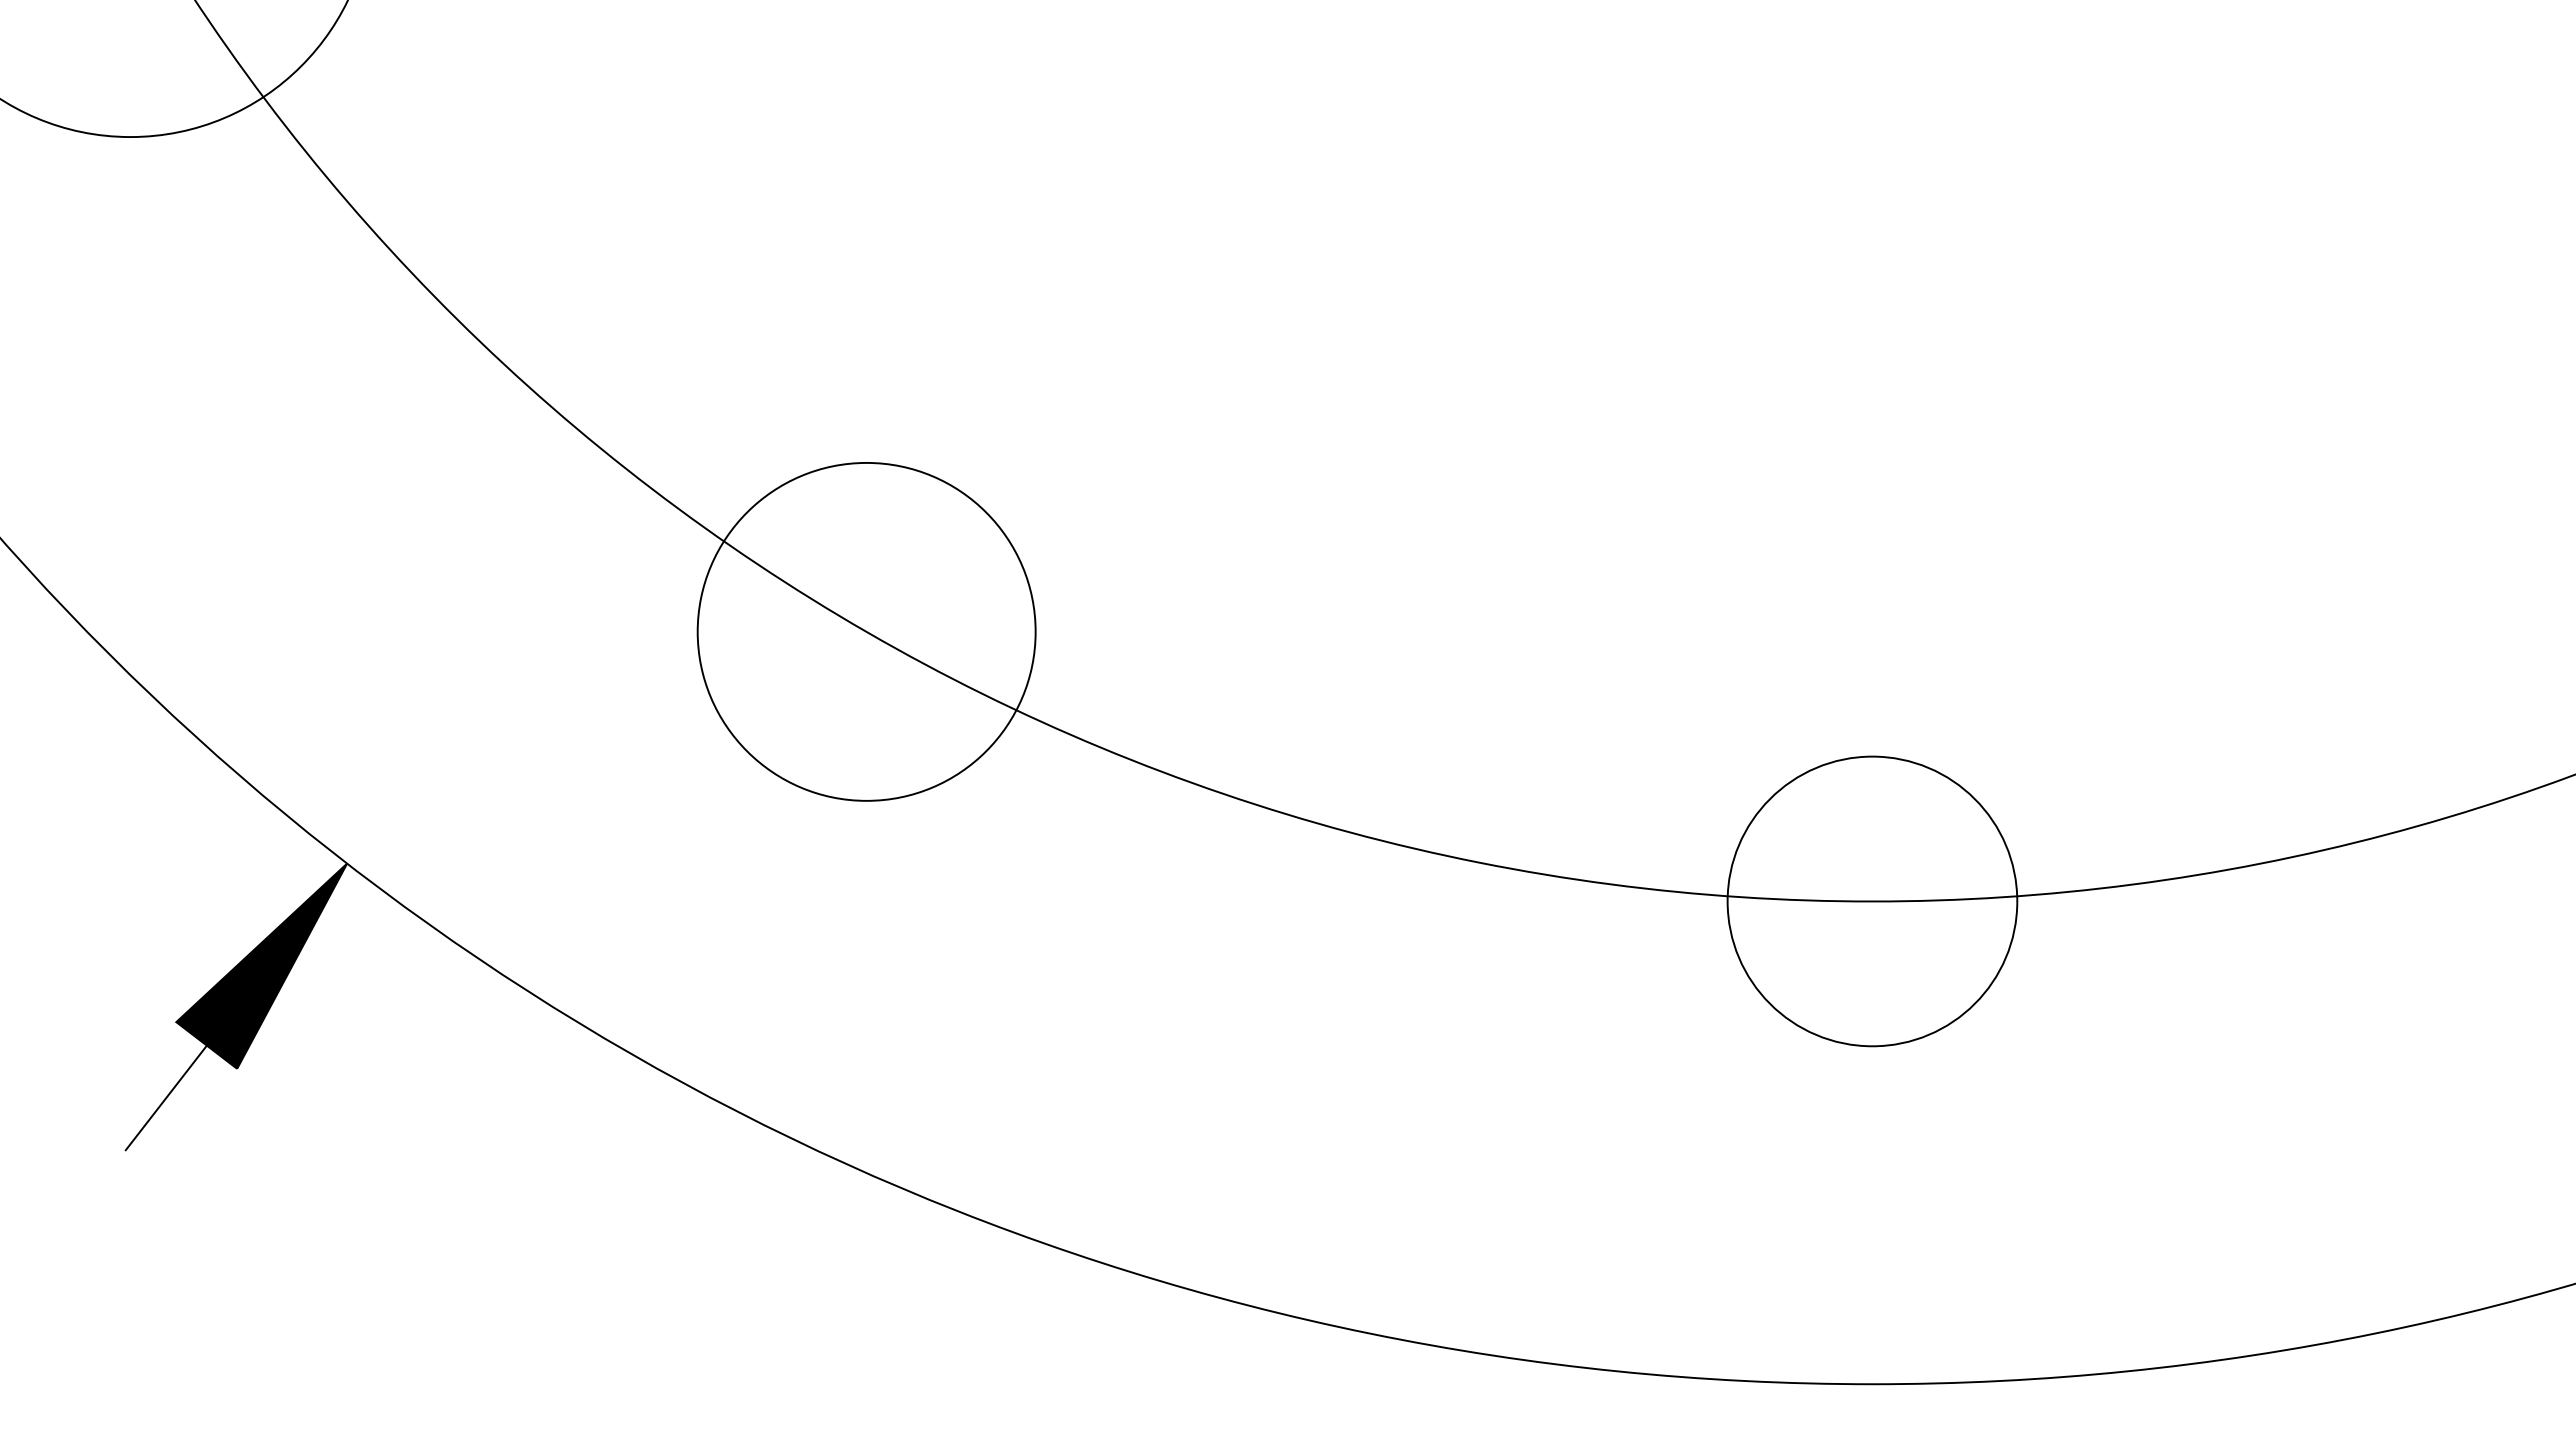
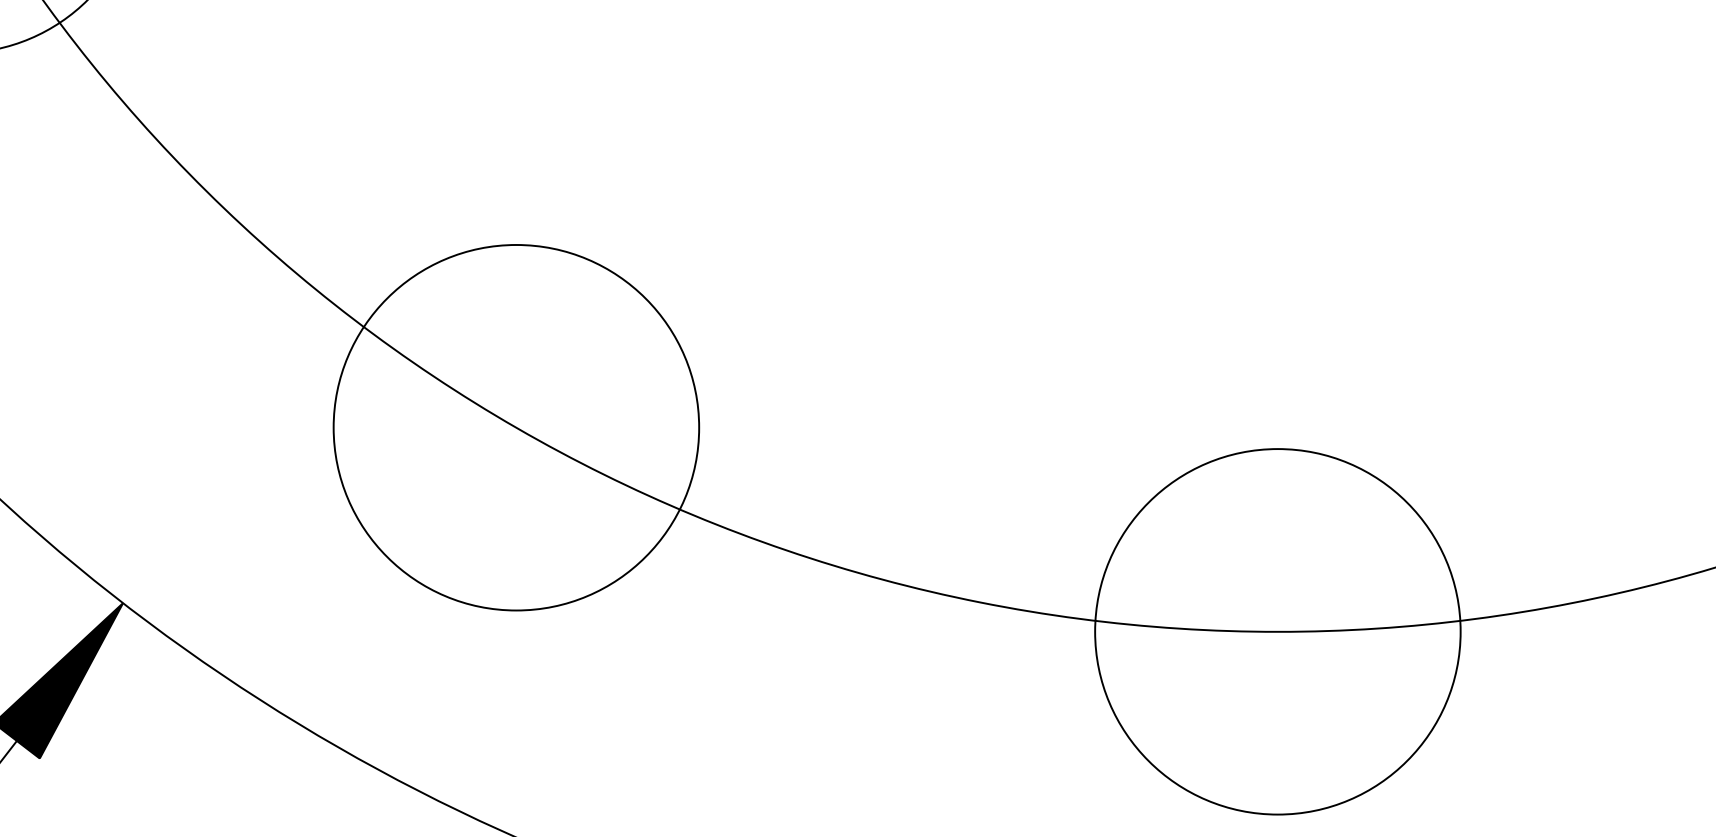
circle: (866, 631) -> (516, 427), size x1.43
circle: (1872, 901) -> (1277, 631), size x1.67

